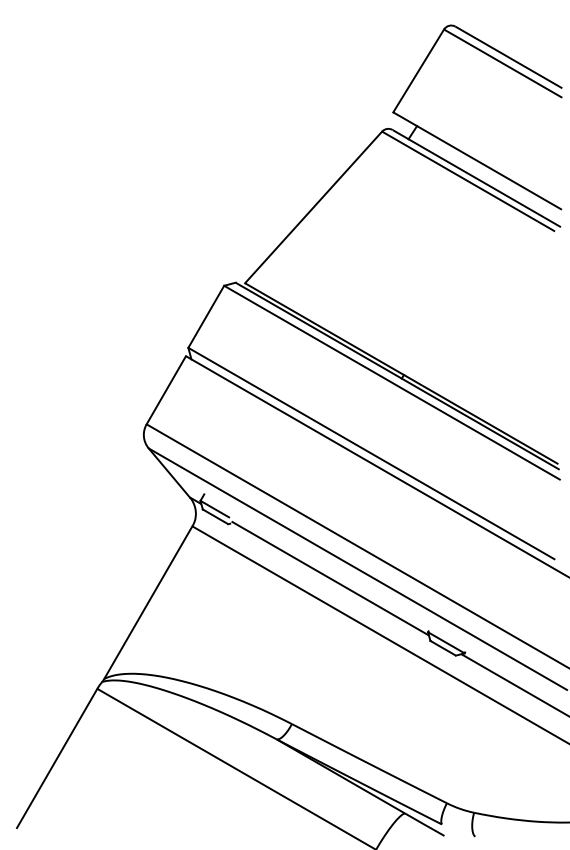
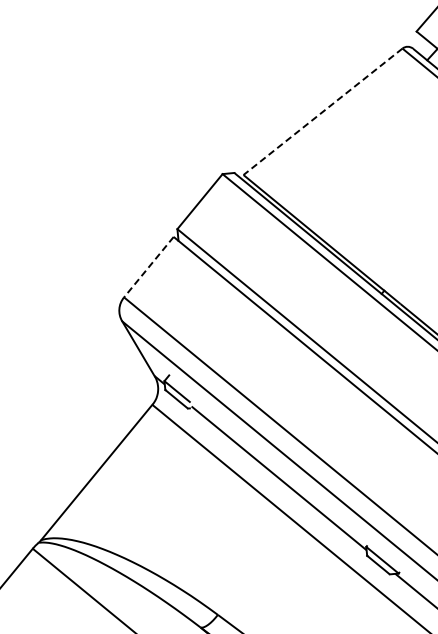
line: (313, 207) -> (322, 111), solid -> dashed
line: (166, 390) -> (149, 267), solid -> dashed

